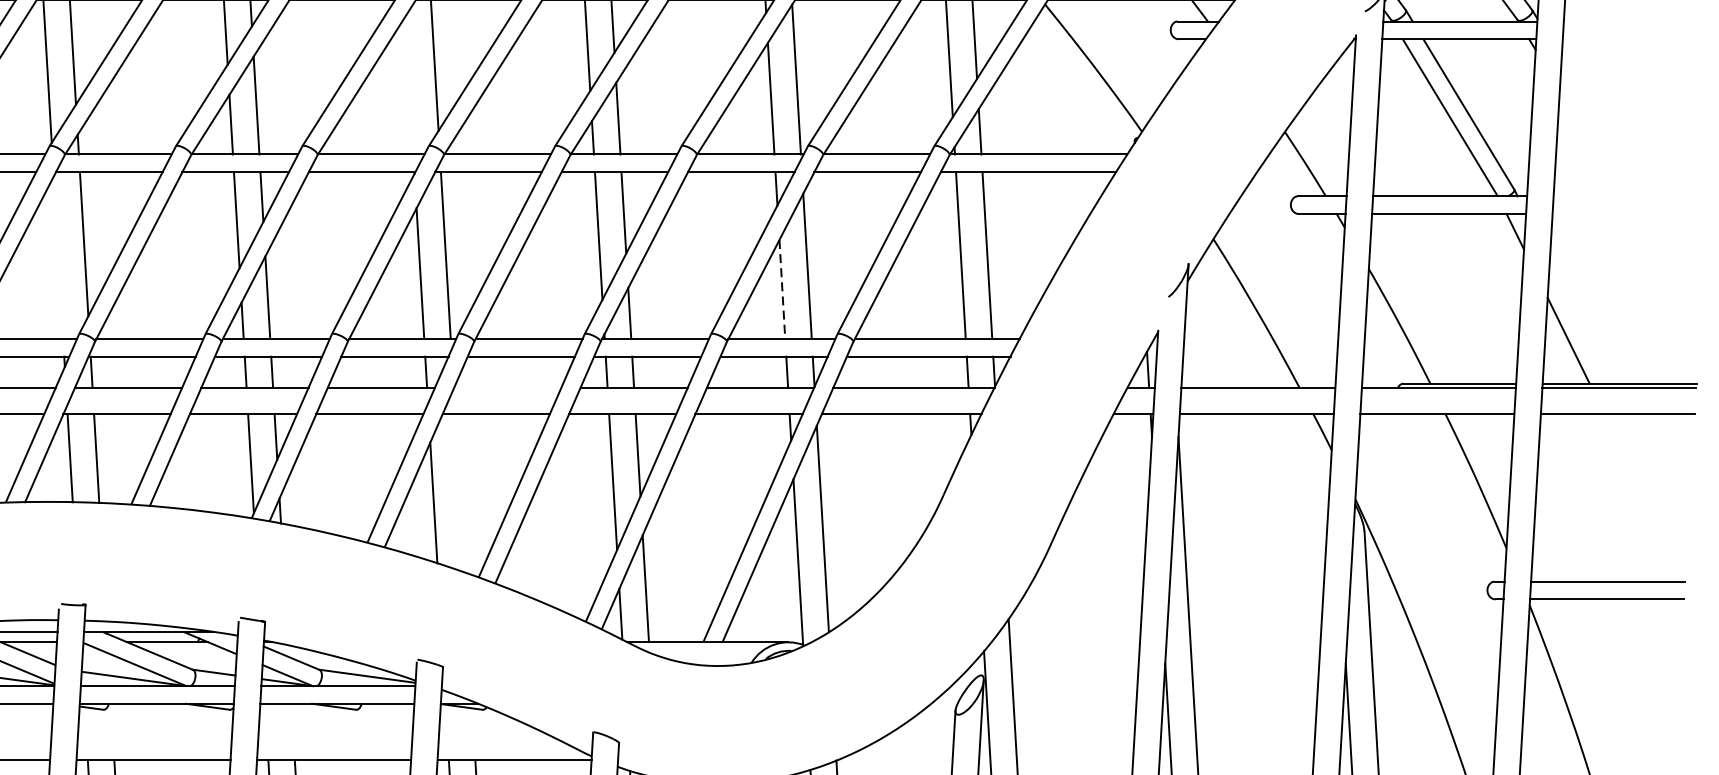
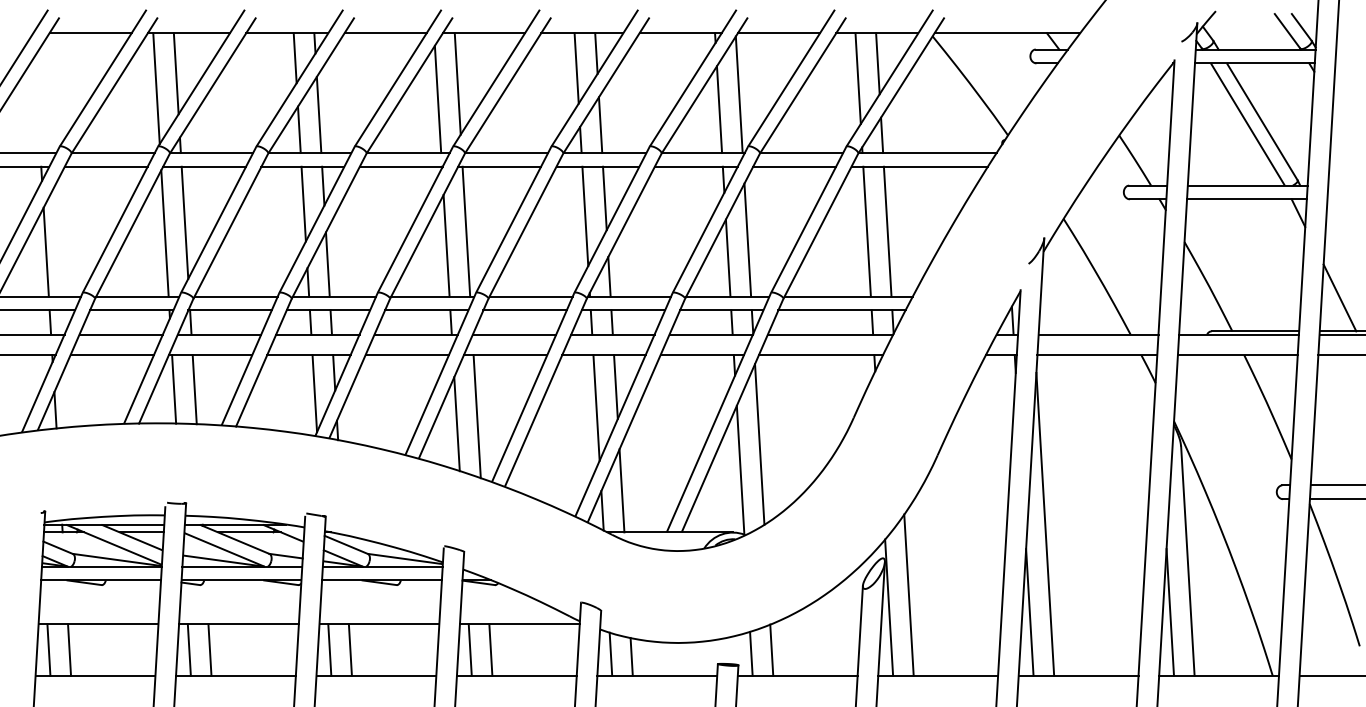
line: (408, 85) -> (437, 99), added
line: (57, 257) -> (164, 233), added
line: (782, 290) -> (728, 258), dashed -> solid
line: (507, 387) -> (514, 334), added
line: (458, 493) -> (476, 416), added

